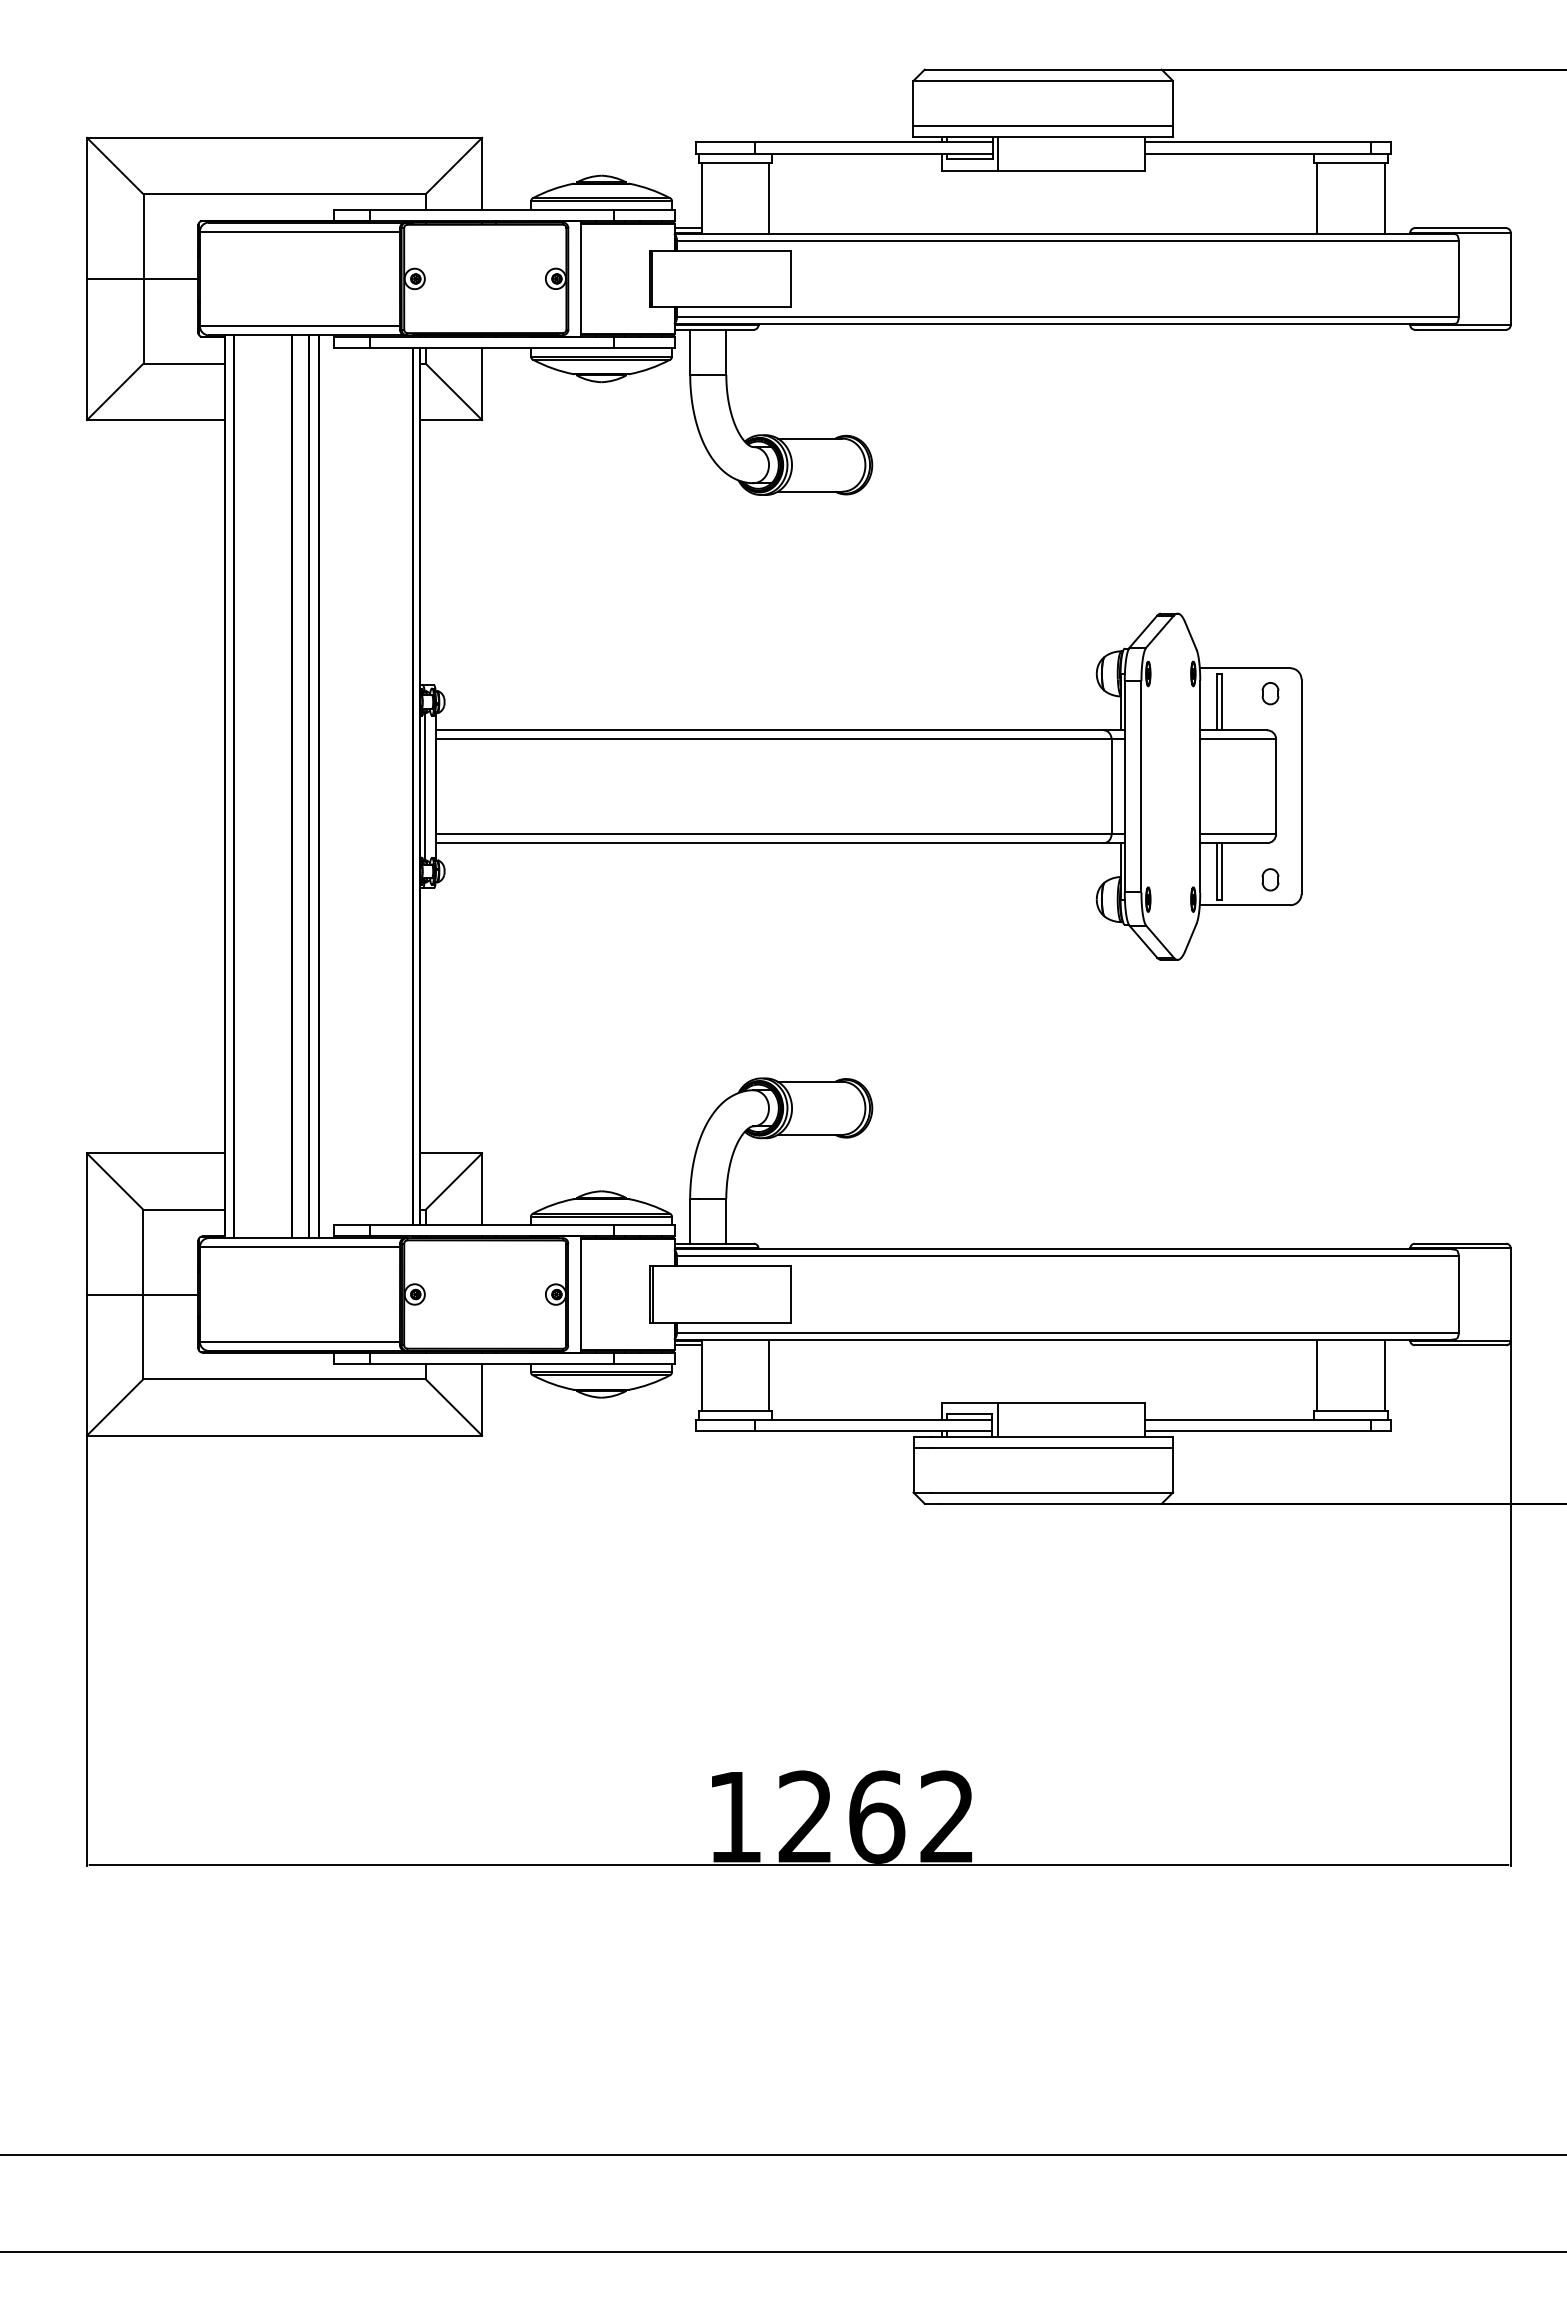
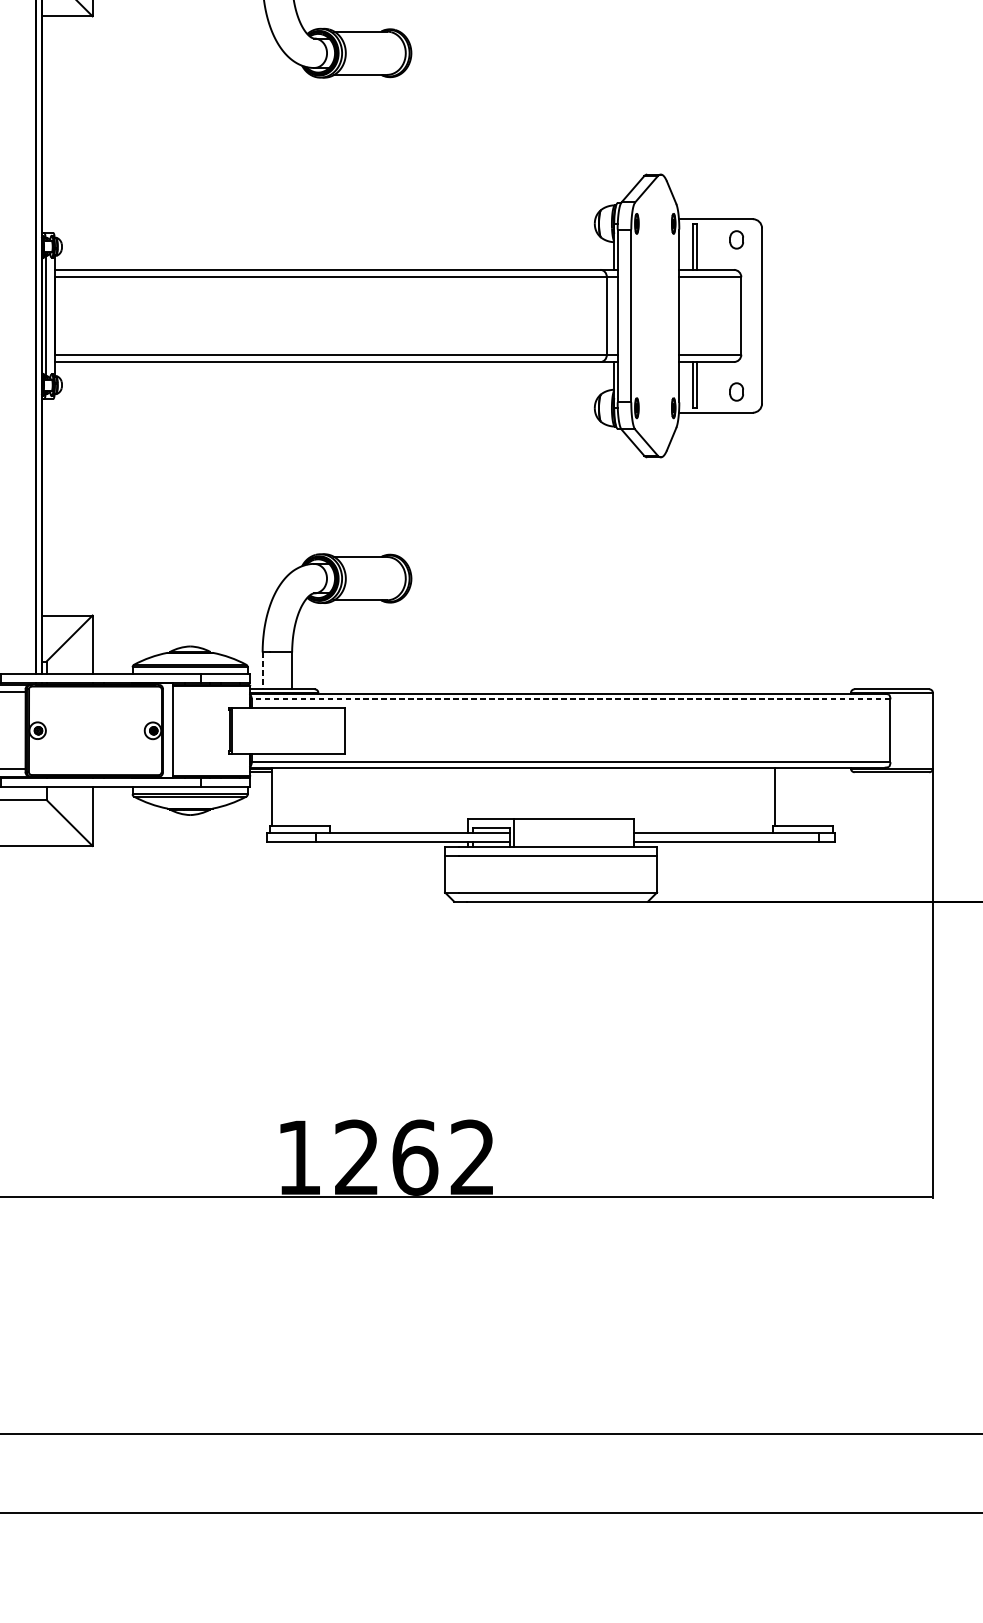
line: (690, 1221) -> (262, 671), solid -> dashed
line: (1067, 1256) -> (570, 699), solid -> dashed
line: (769, 1374) -> (327, 796), removed
line: (1384, 1374) -> (829, 796), removed

